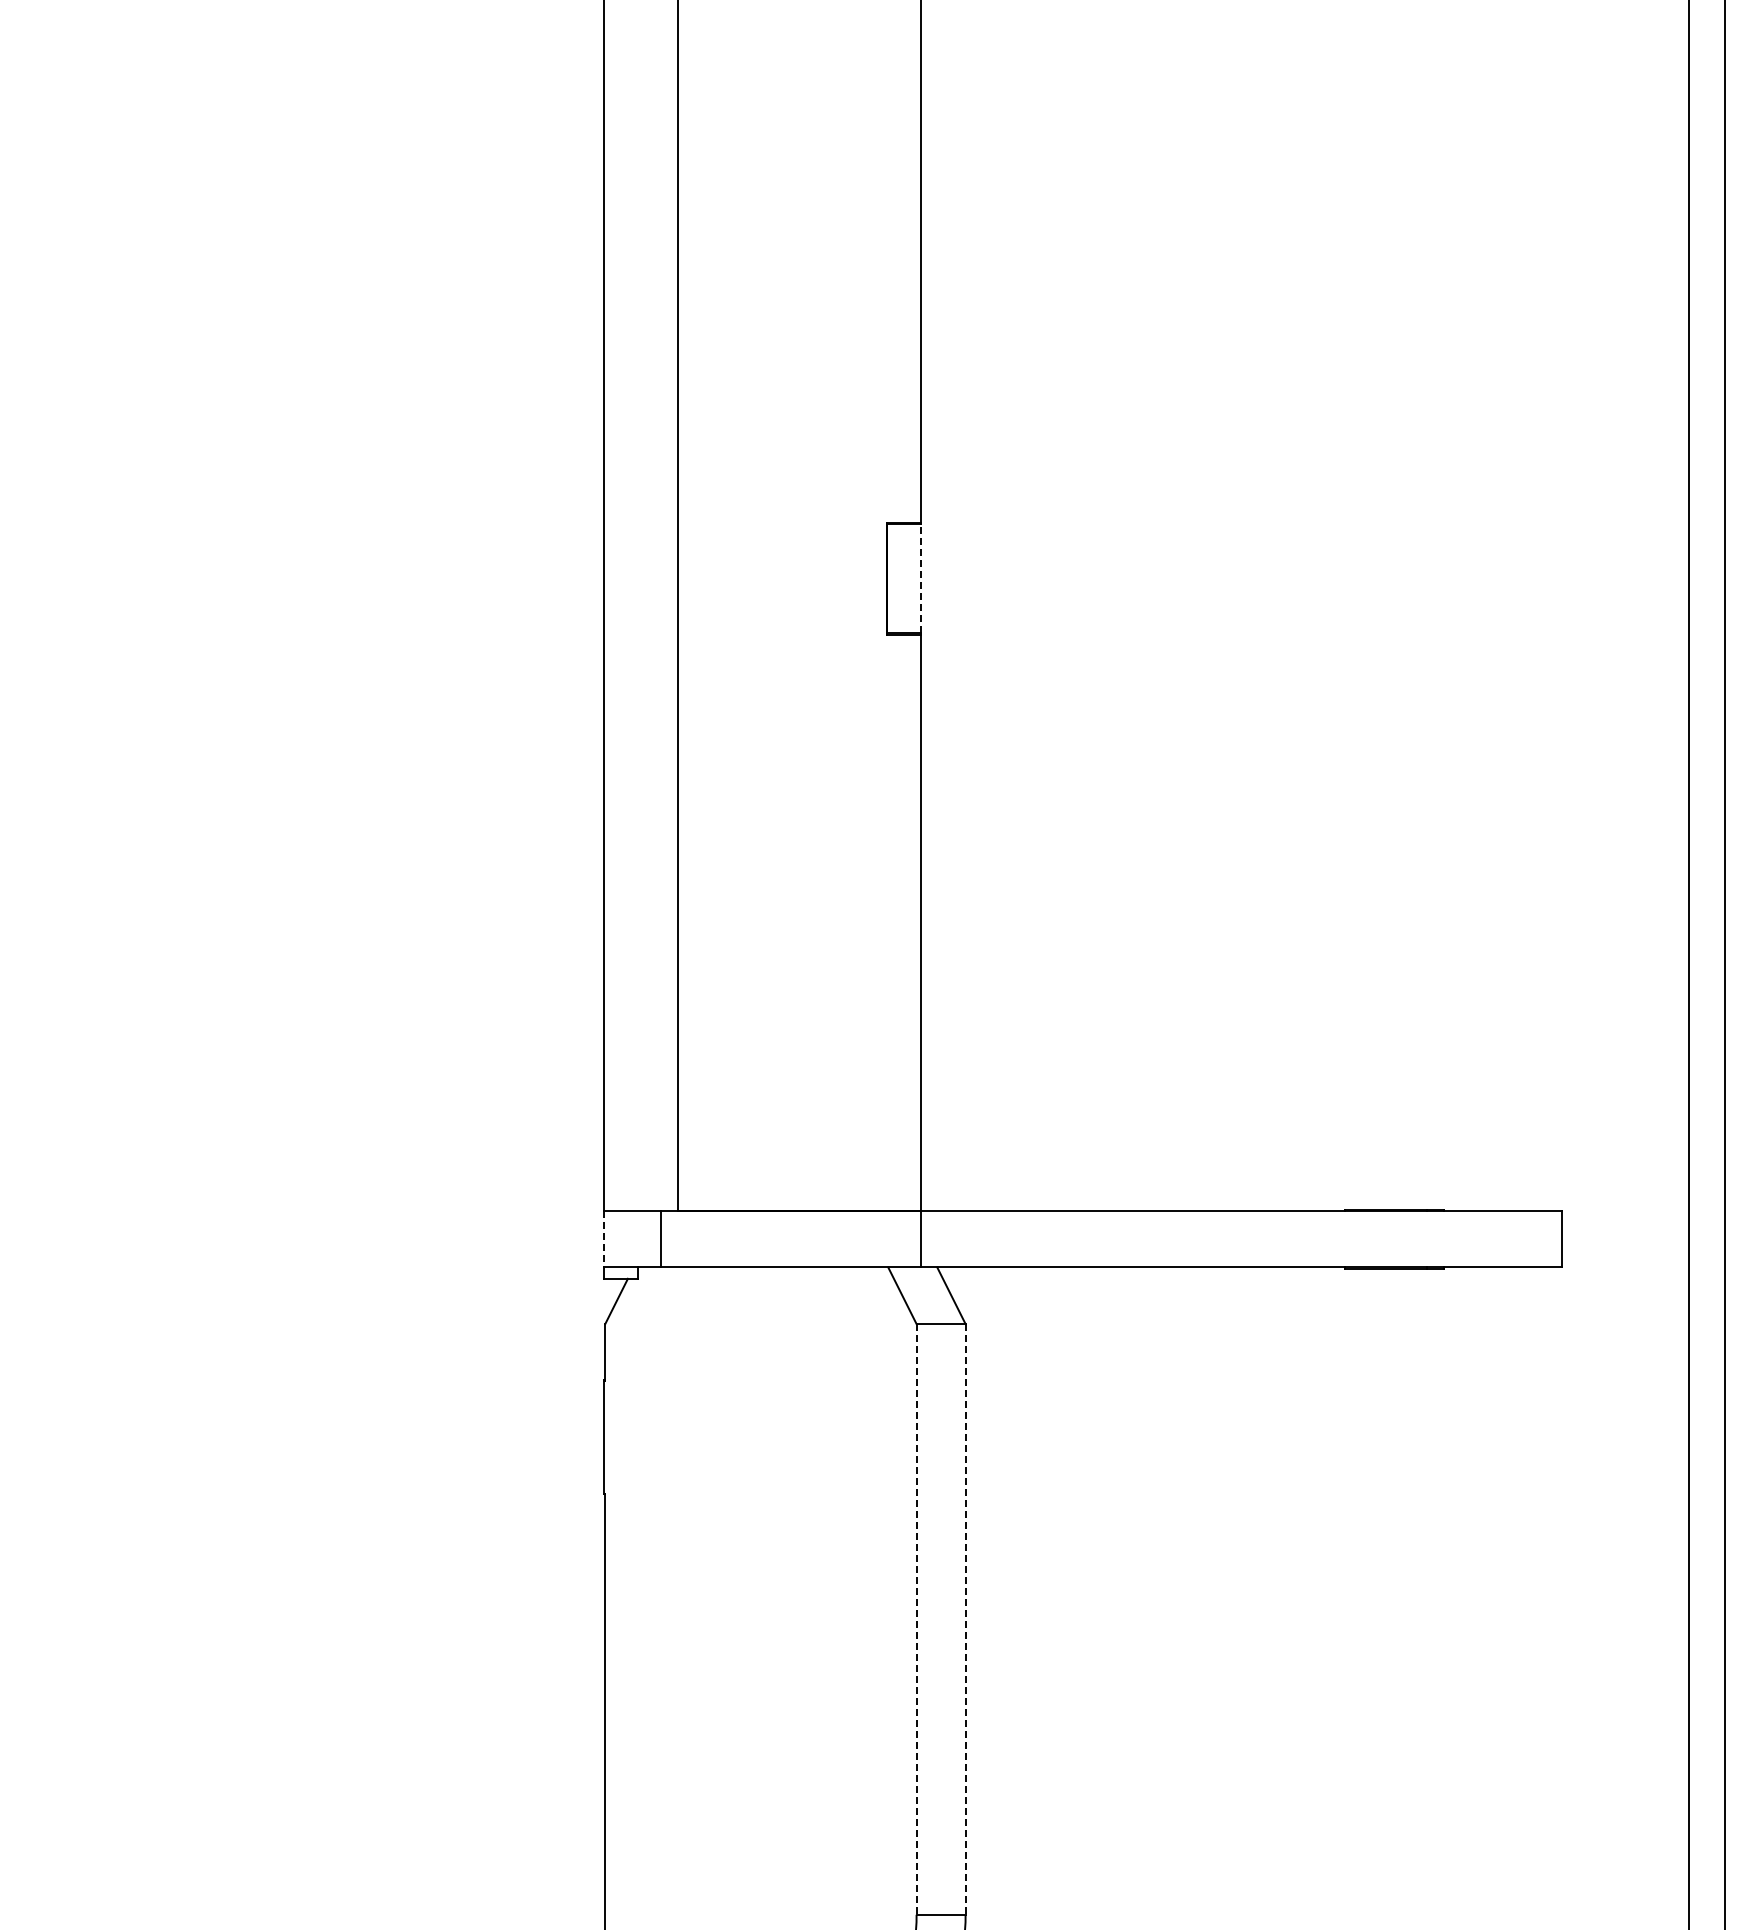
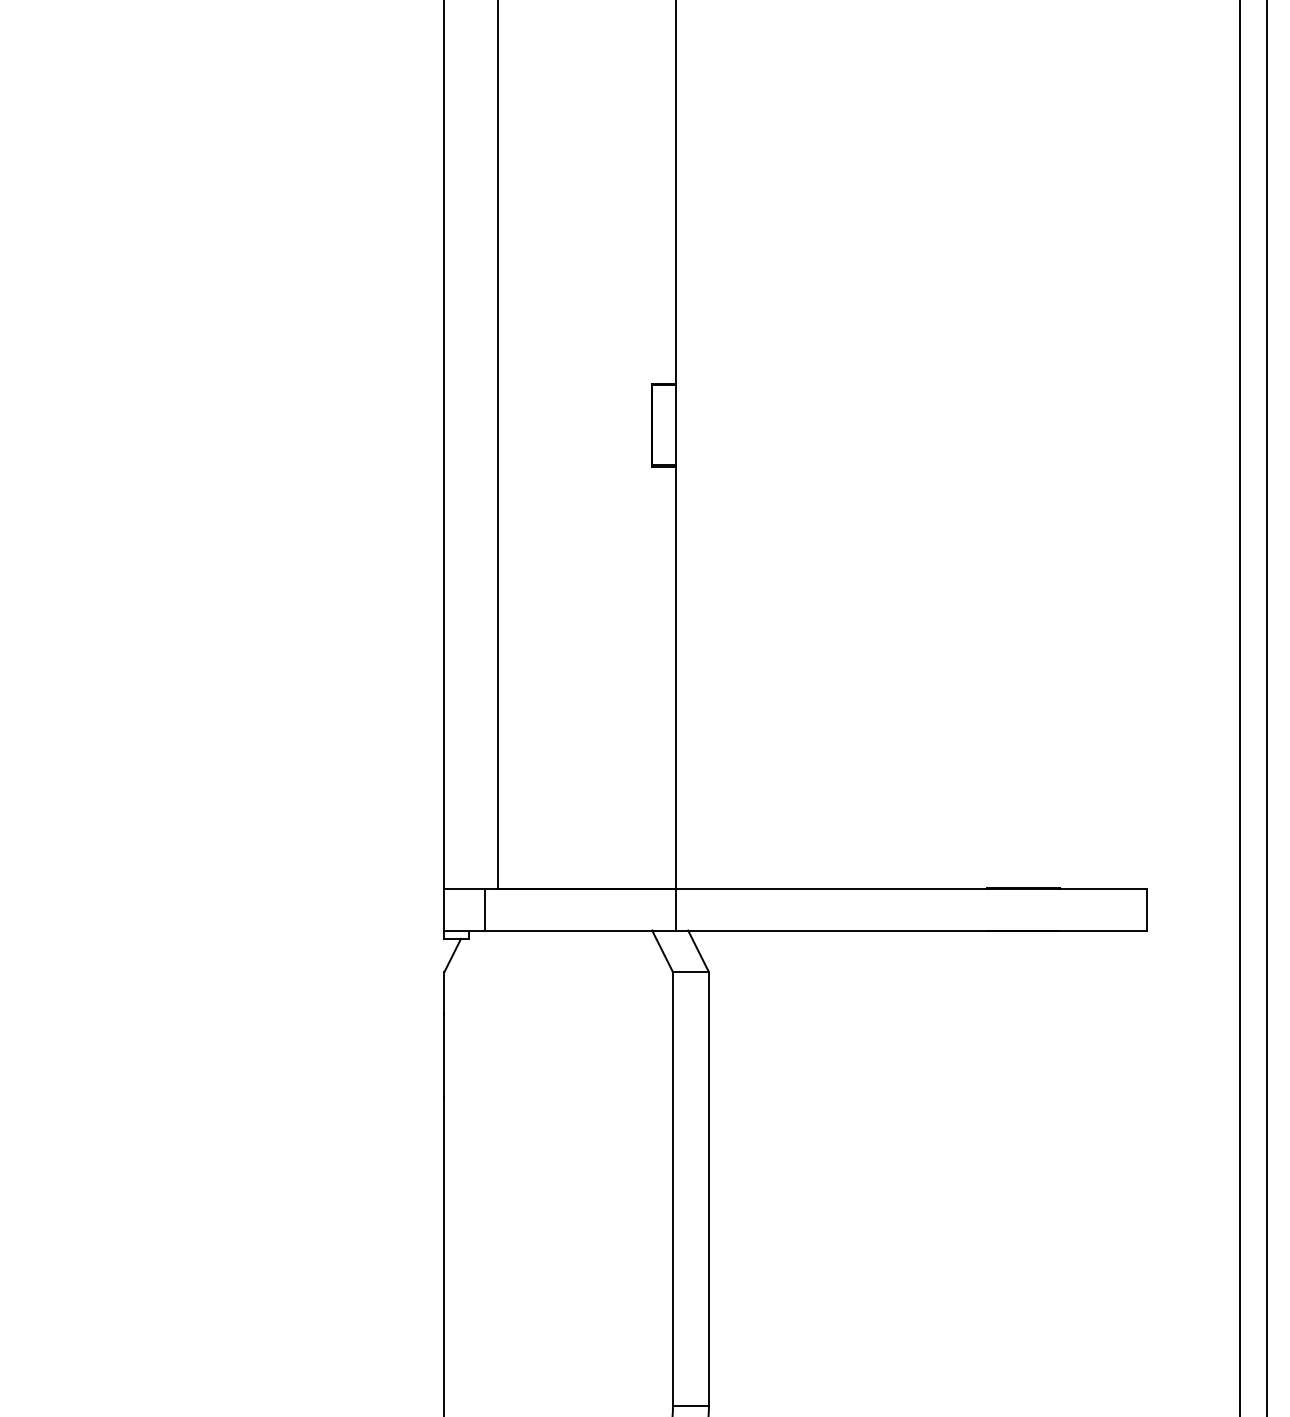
line: (921, 578) -> (676, 424), dashed -> solid
line: (604, 1239) -> (443, 909), dashed -> solid
line: (916, 1619) -> (672, 1188), dashed -> solid
line: (965, 1619) -> (708, 1188), dashed -> solid

